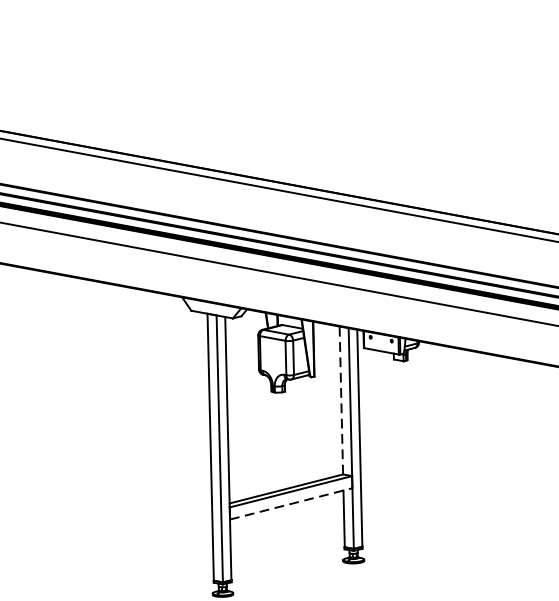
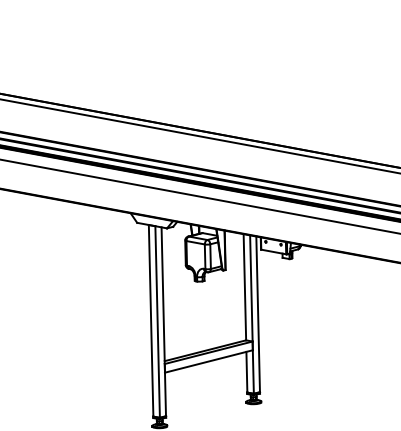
line: (340, 399) -> (244, 286), dashed -> solid
line: (292, 503) -> (209, 361), dashed -> solid

